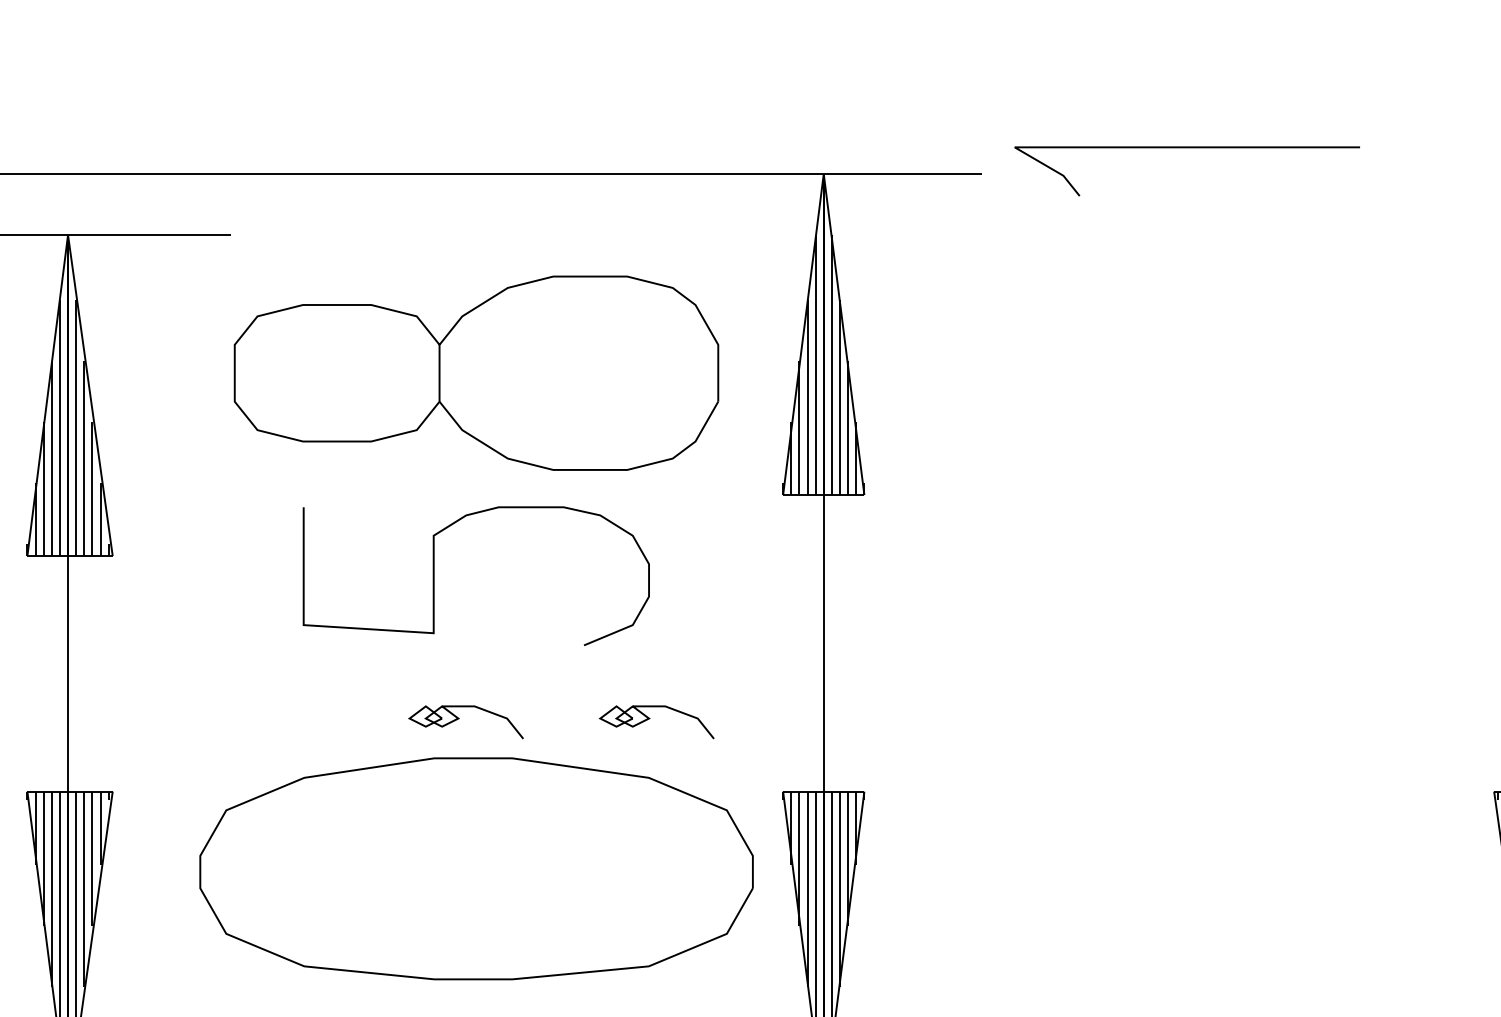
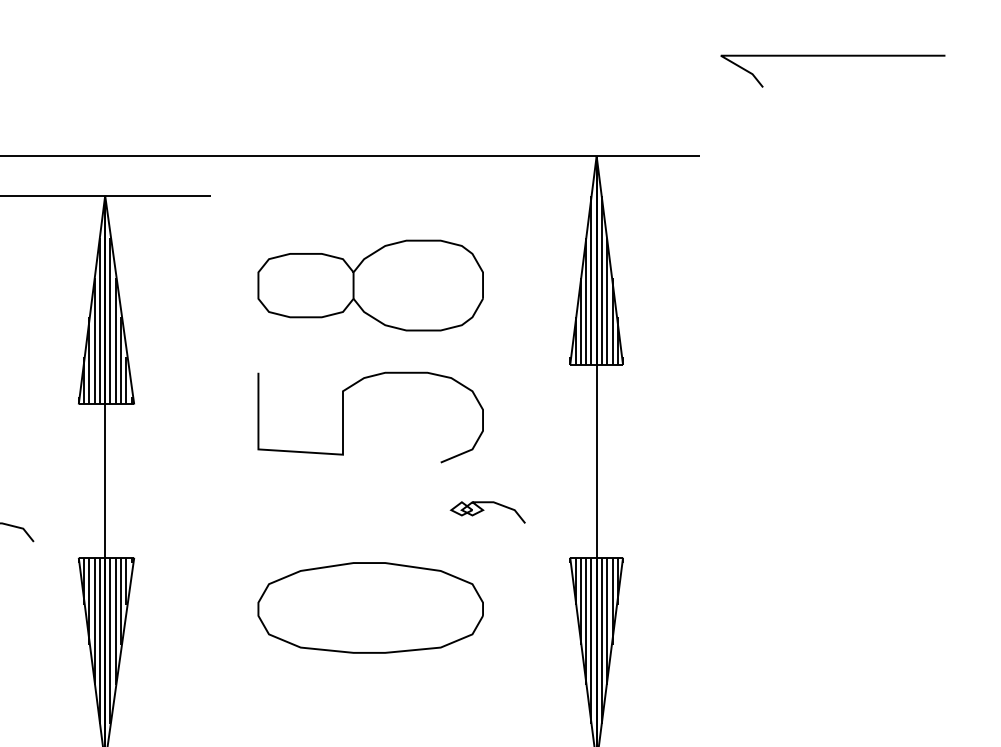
line: (1186, 148) -> (832, 56), moved
part: (476, 373) -> (370, 285), size x0.71
part: (465, 722) -> (363, 512), removed
part: (476, 868) -> (370, 607), size x0.62

